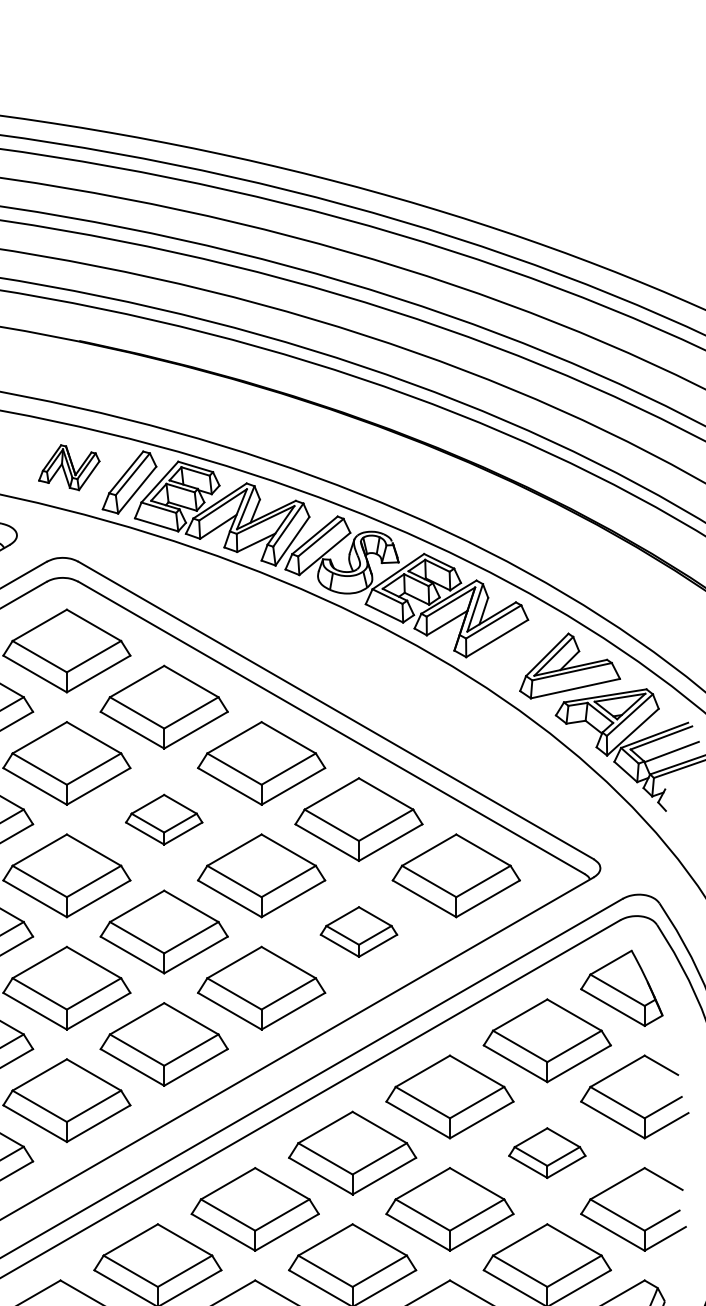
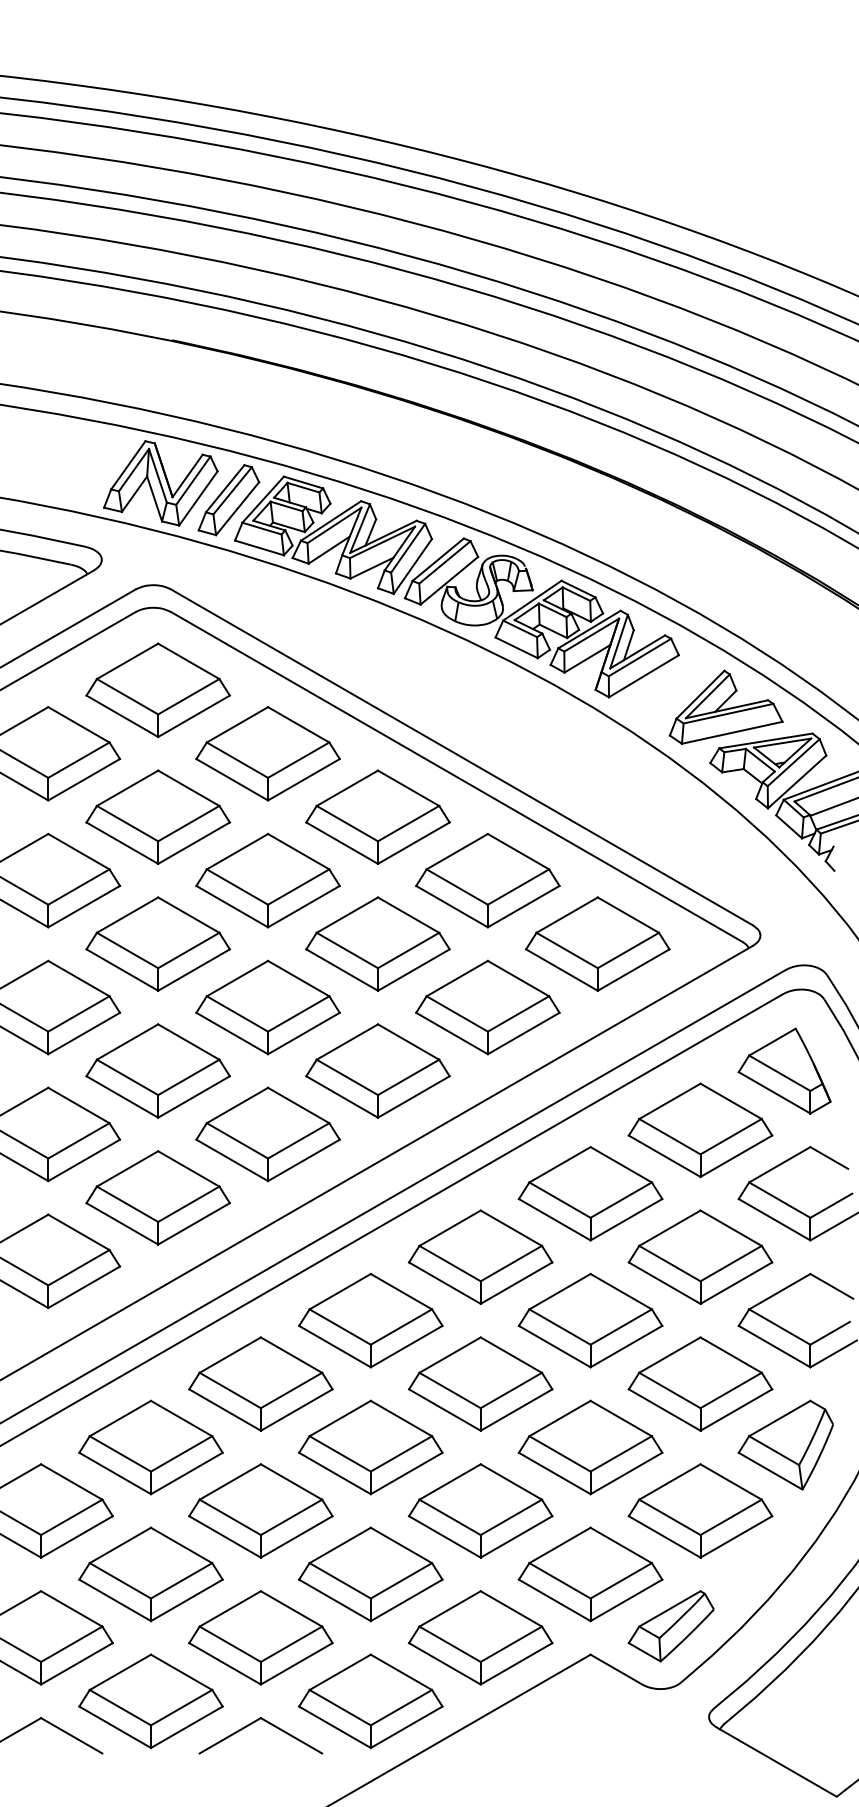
part: (68, 467) -> (160, 483), size x1.67
part: (163, 819) -> (267, 880), size x1.67
part: (358, 931) -> (487, 1007), size x1.67
part: (547, 1152) -> (700, 1256), size x1.67

